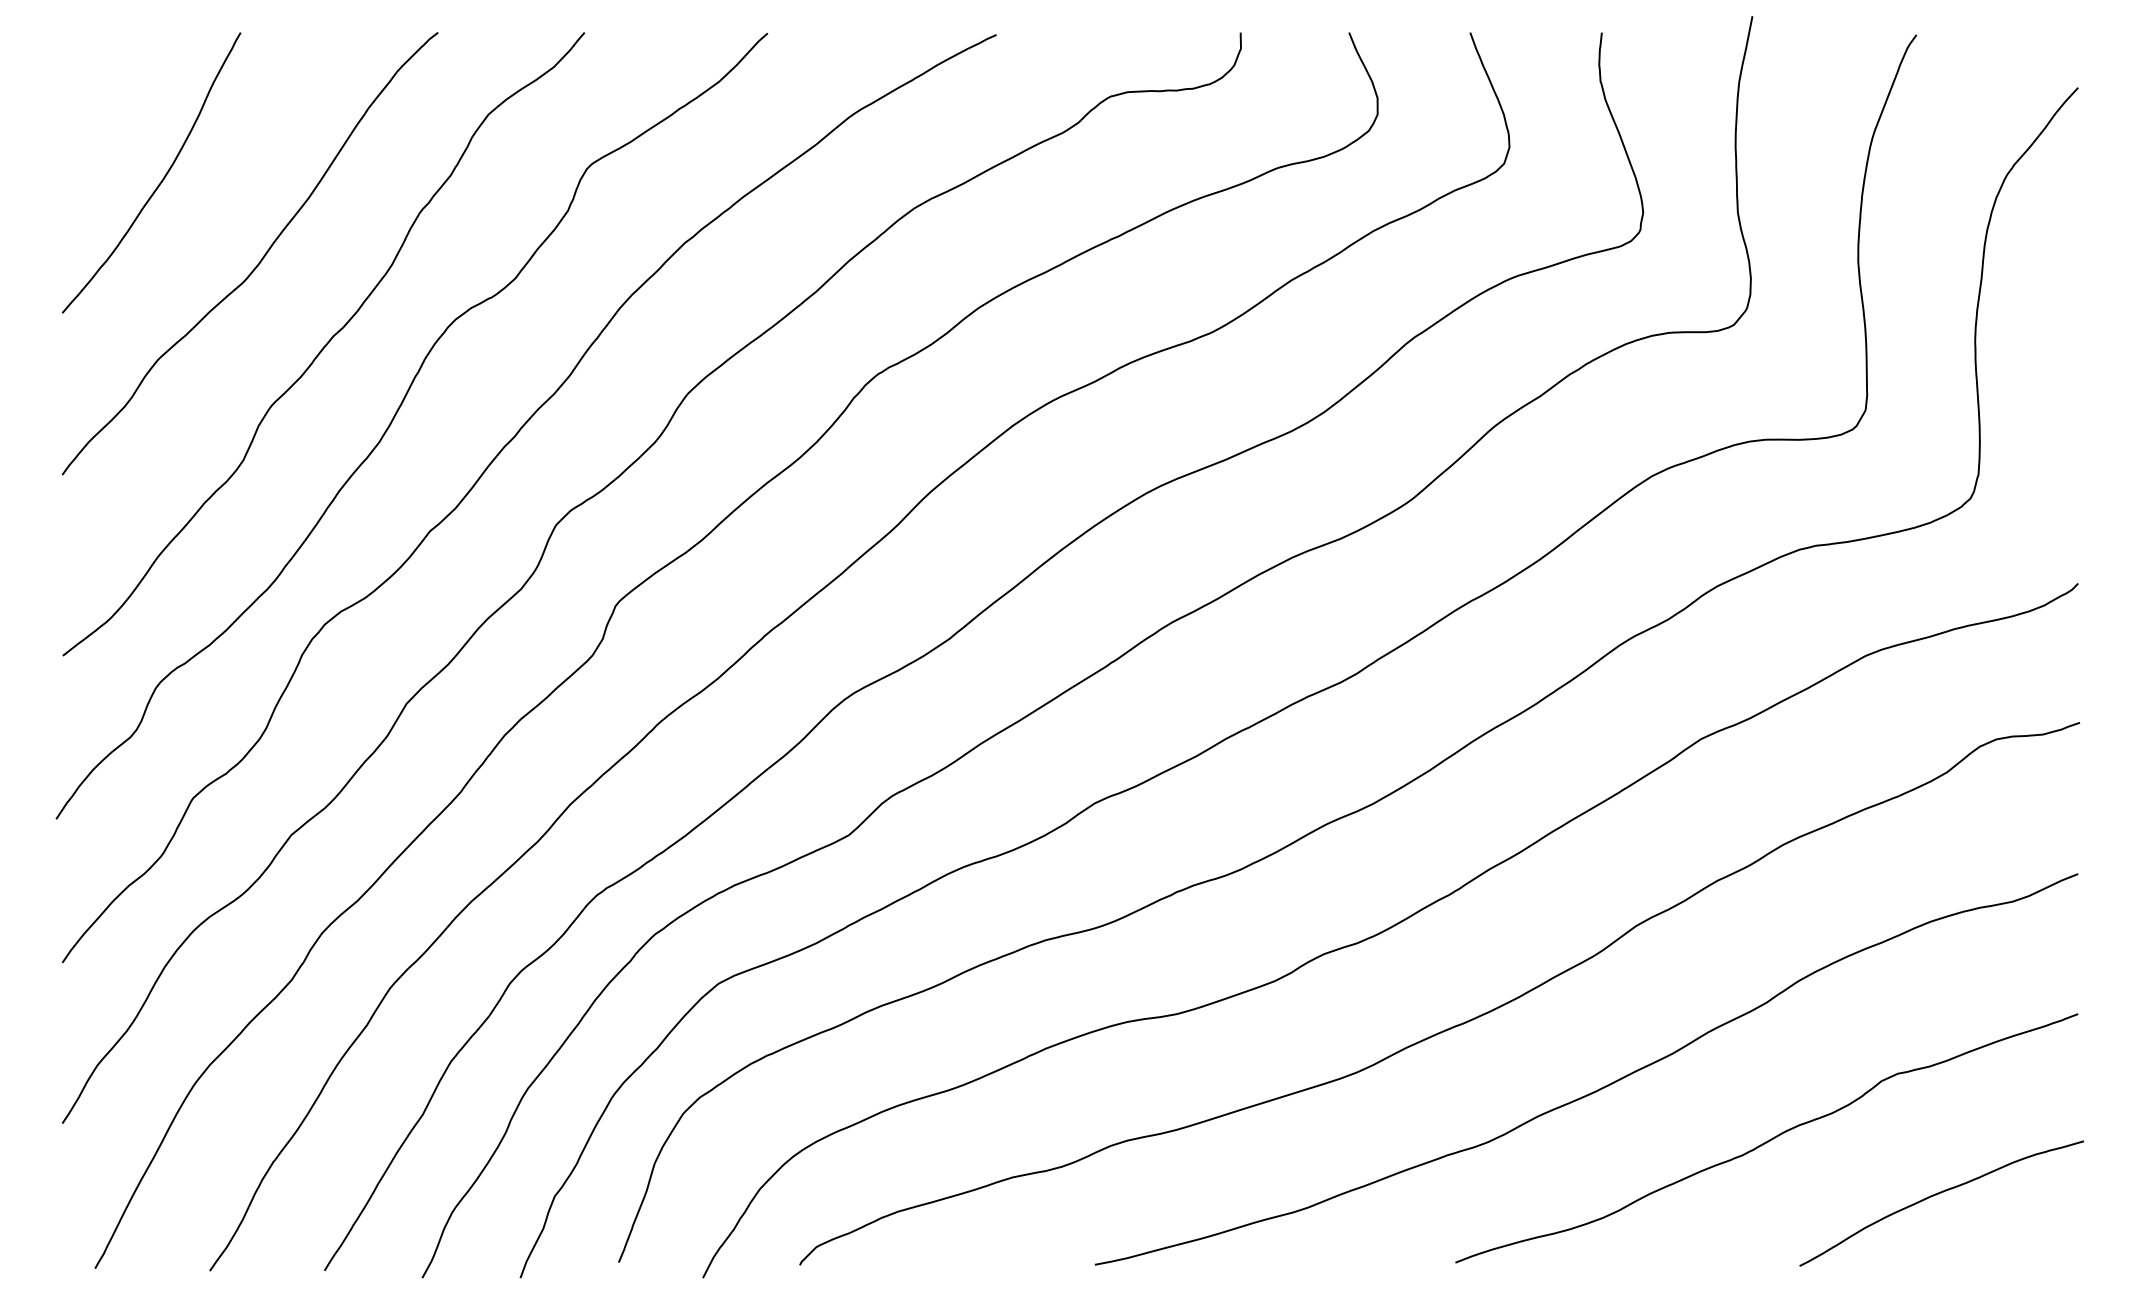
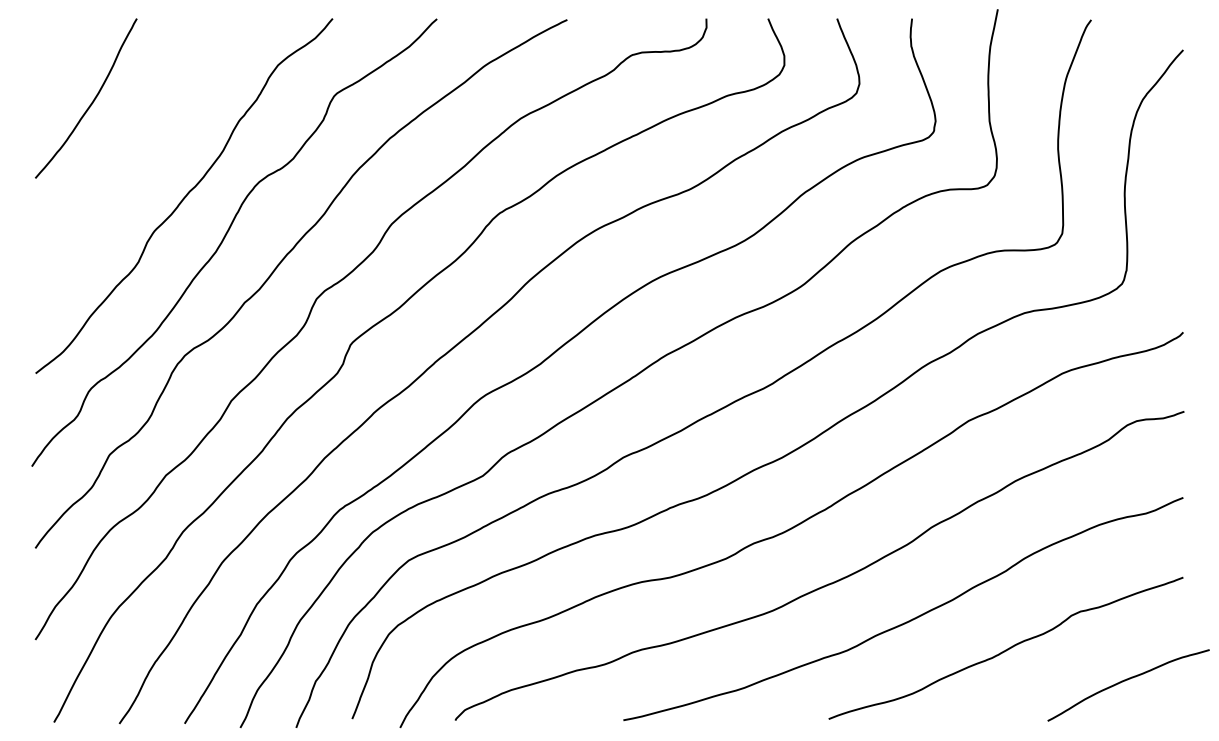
curve: (260, 257) -> (148, 146), removed
curve: (1936, 1196) -> (1125, 681), moved

